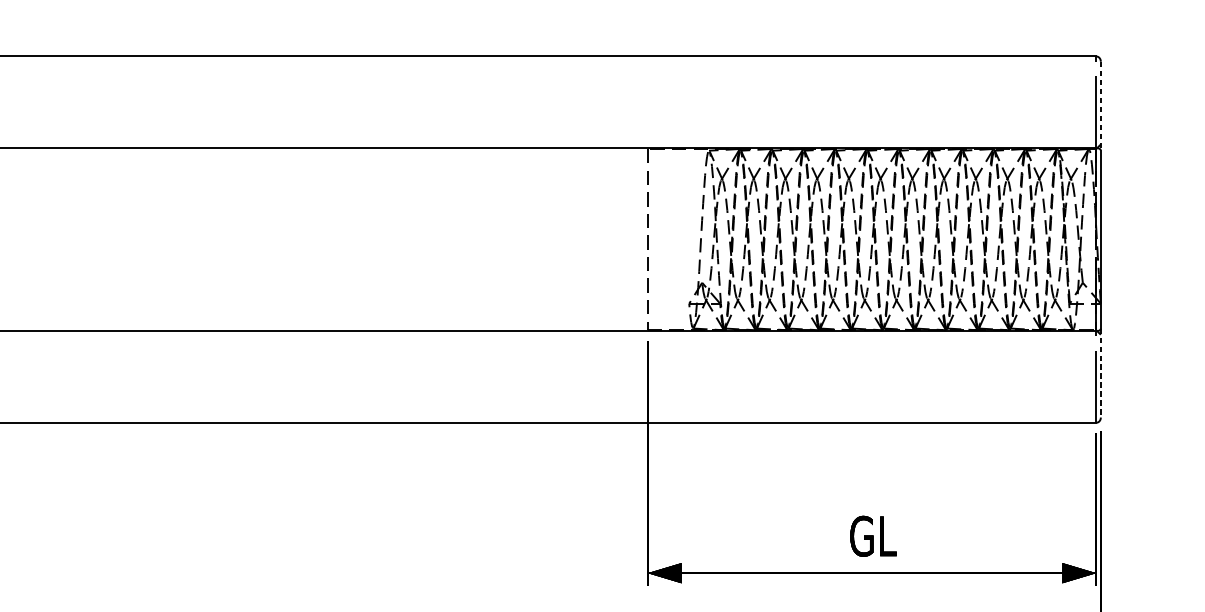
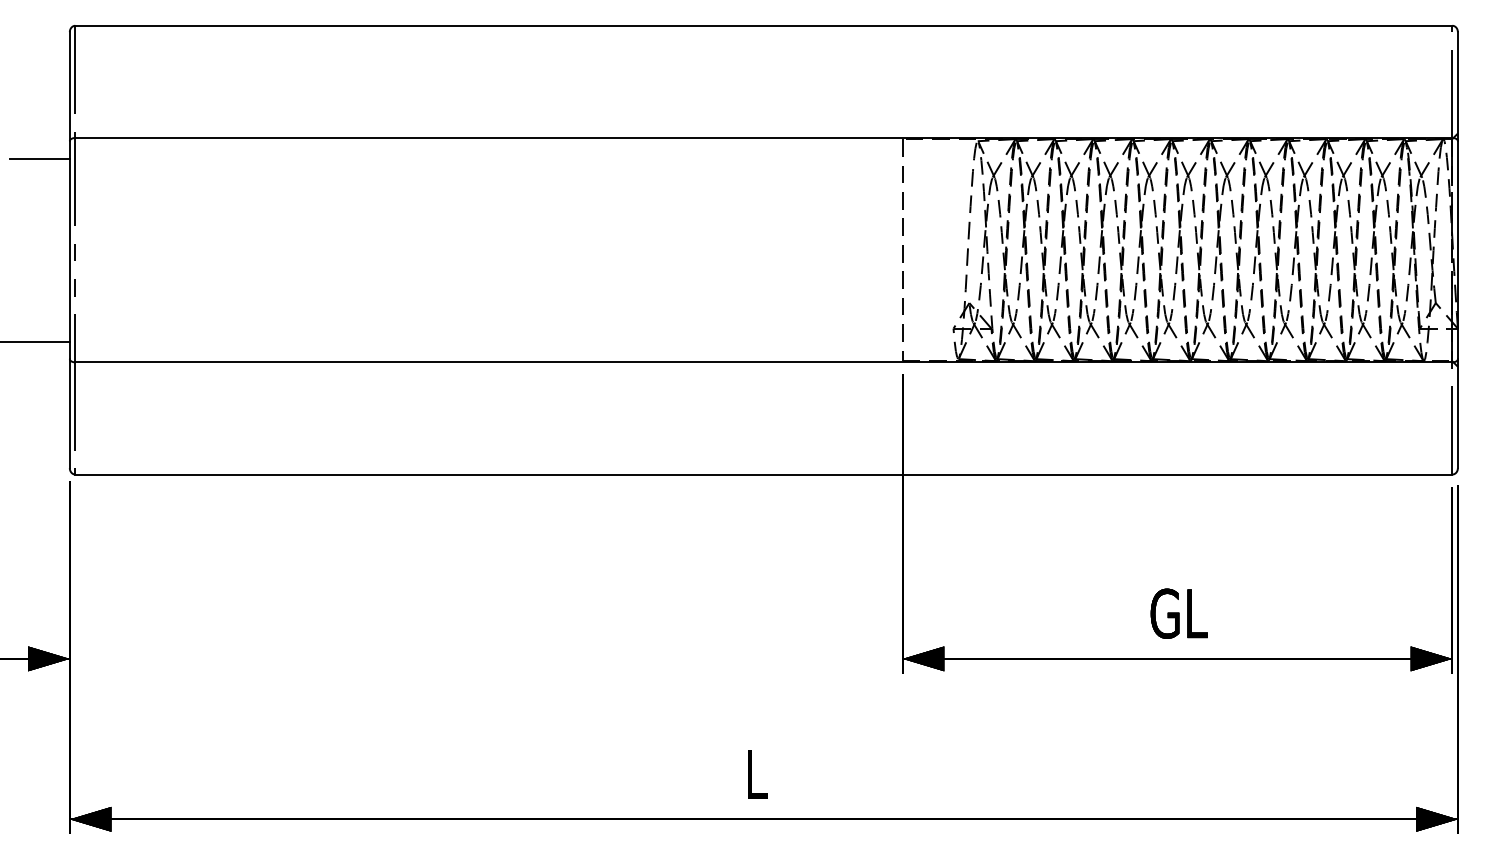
line: (1100, 106) -> (1457, 87), dashed -> solid
line: (1100, 373) -> (1457, 414), dashed -> solid

